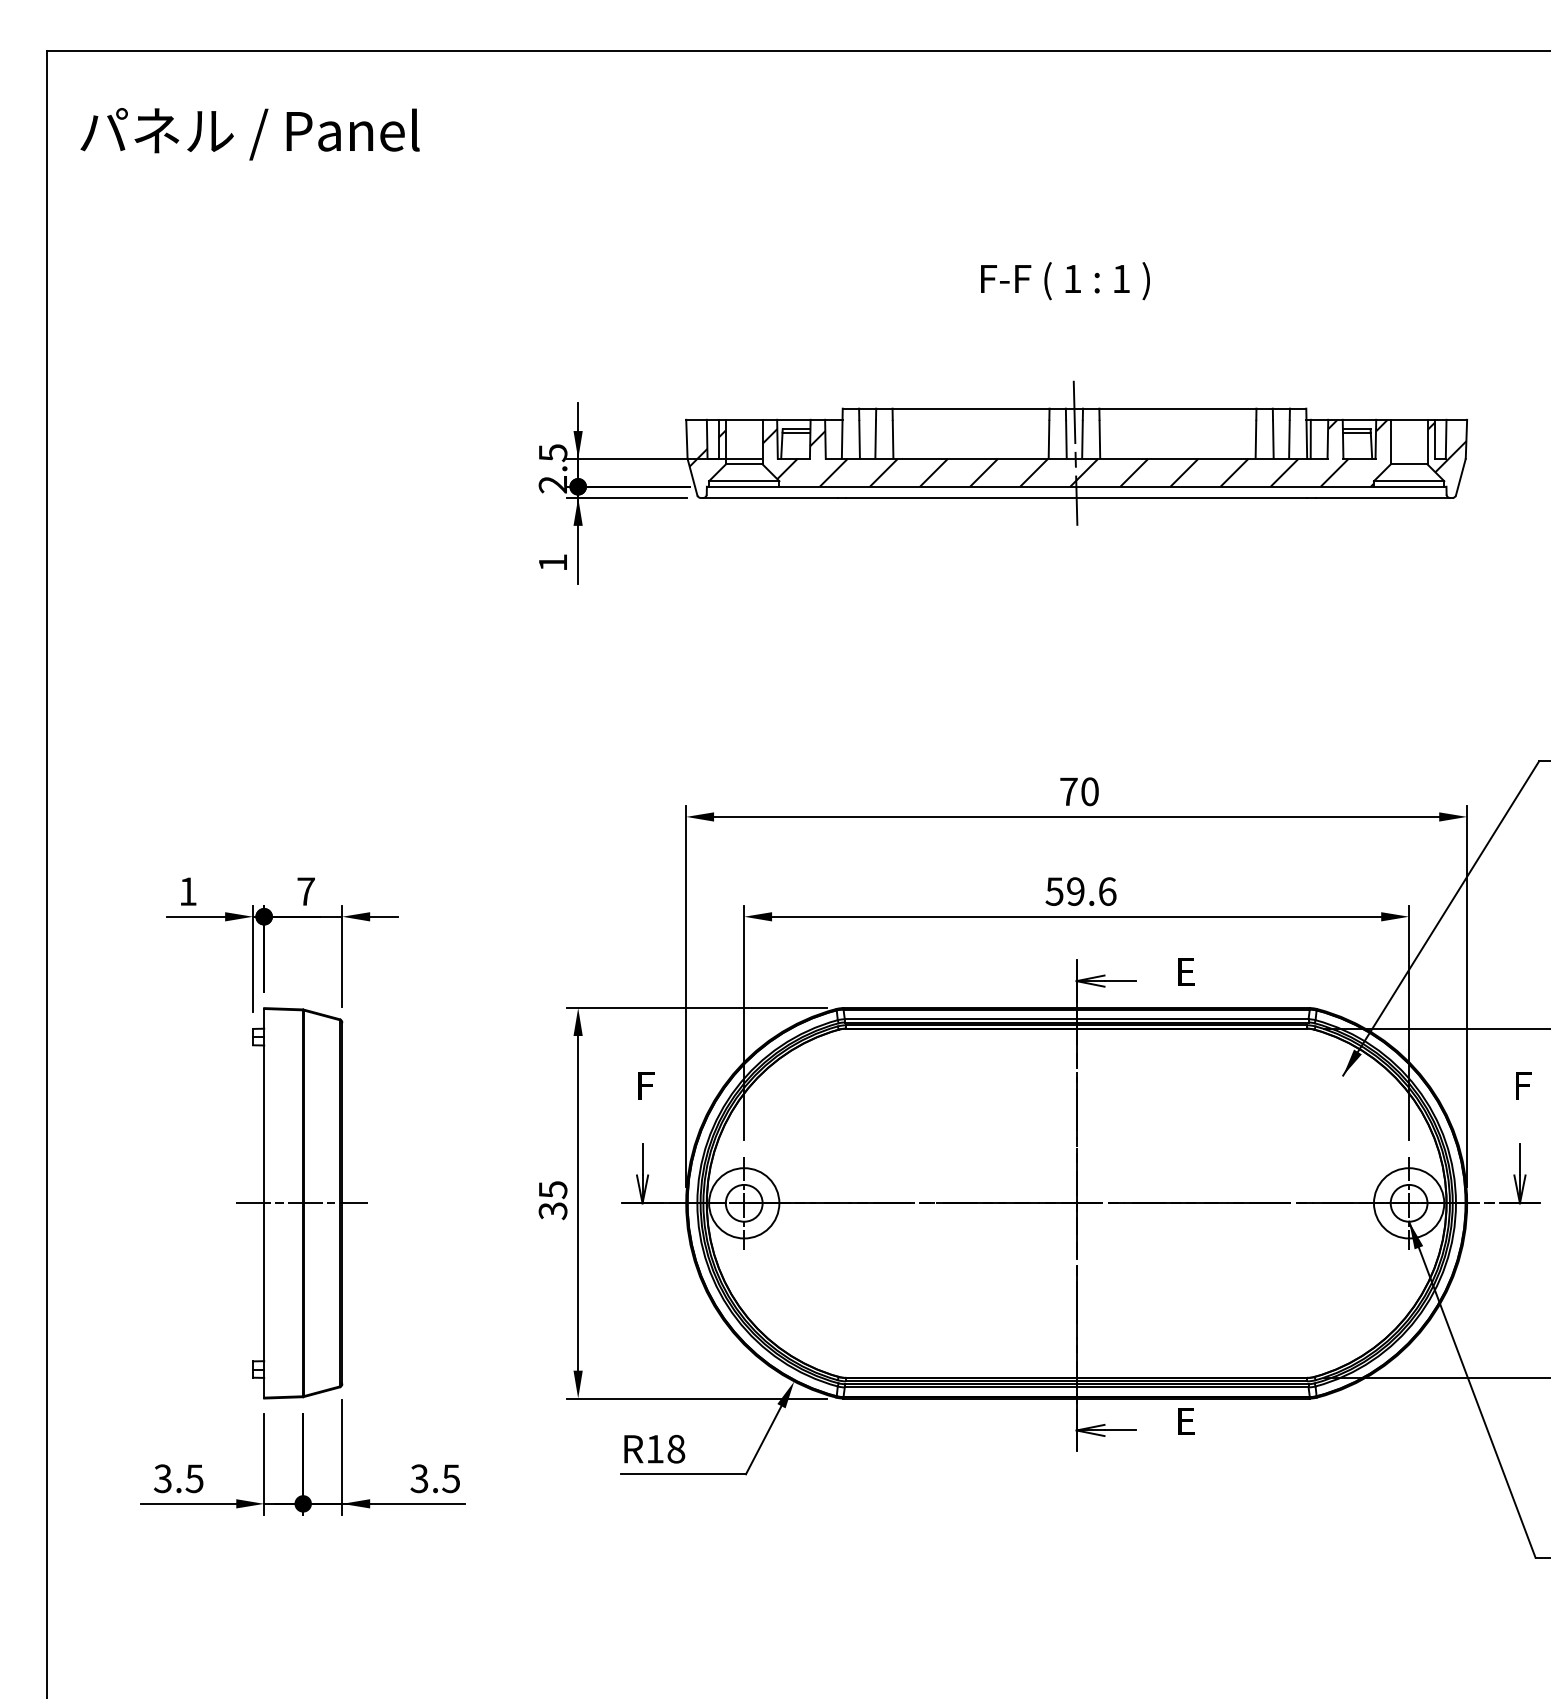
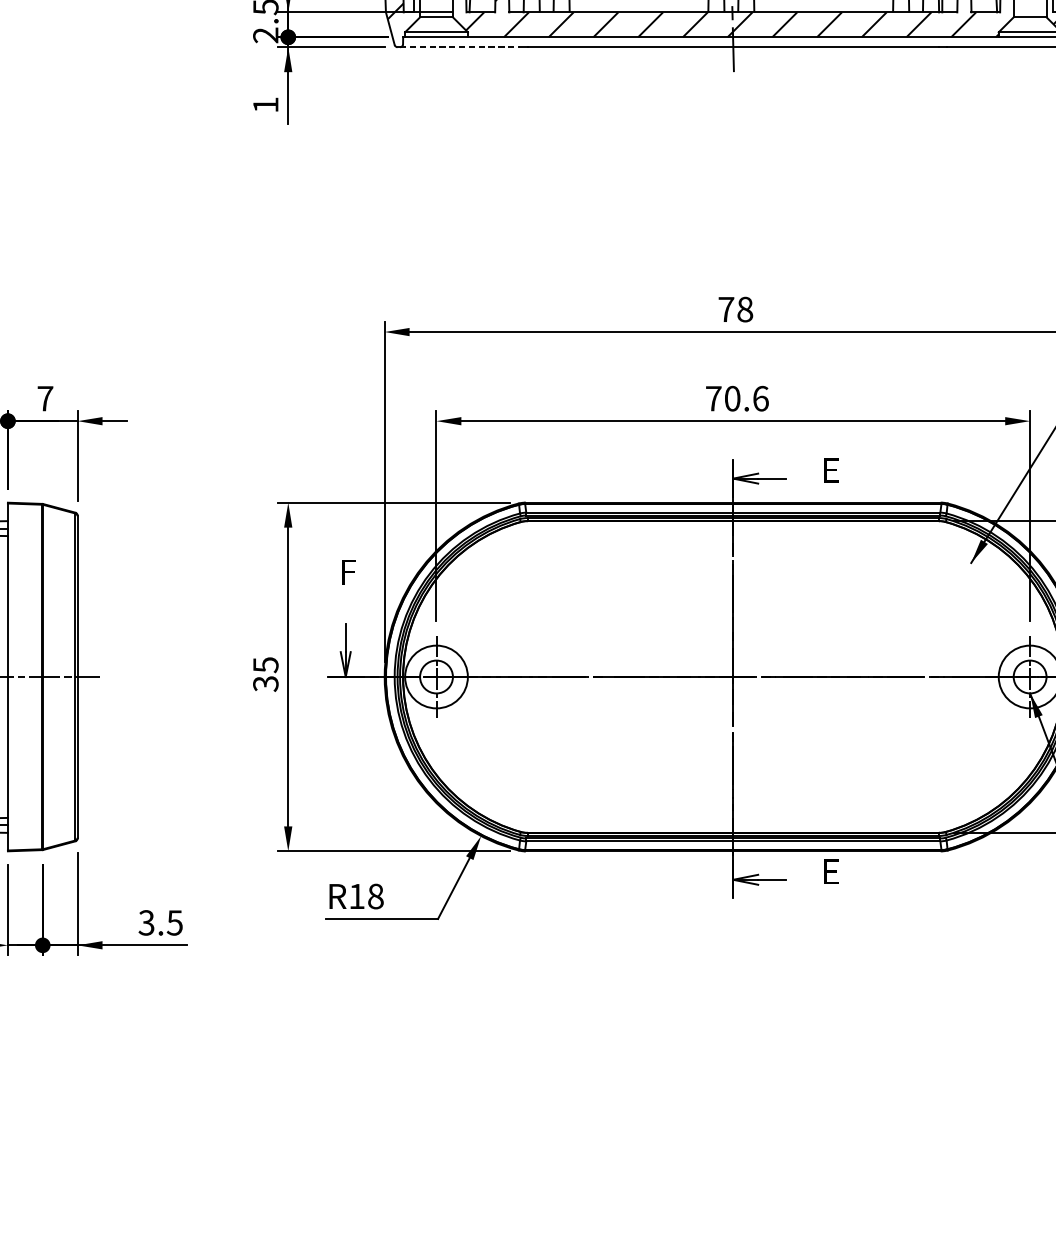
line: (771, 497) -> (460, 46), solid -> dashed
text: (1089, 791) -> (744, 309), 70 -> 78
text: (1064, 891) -> (722, 398), 59.6 -> 70.6

